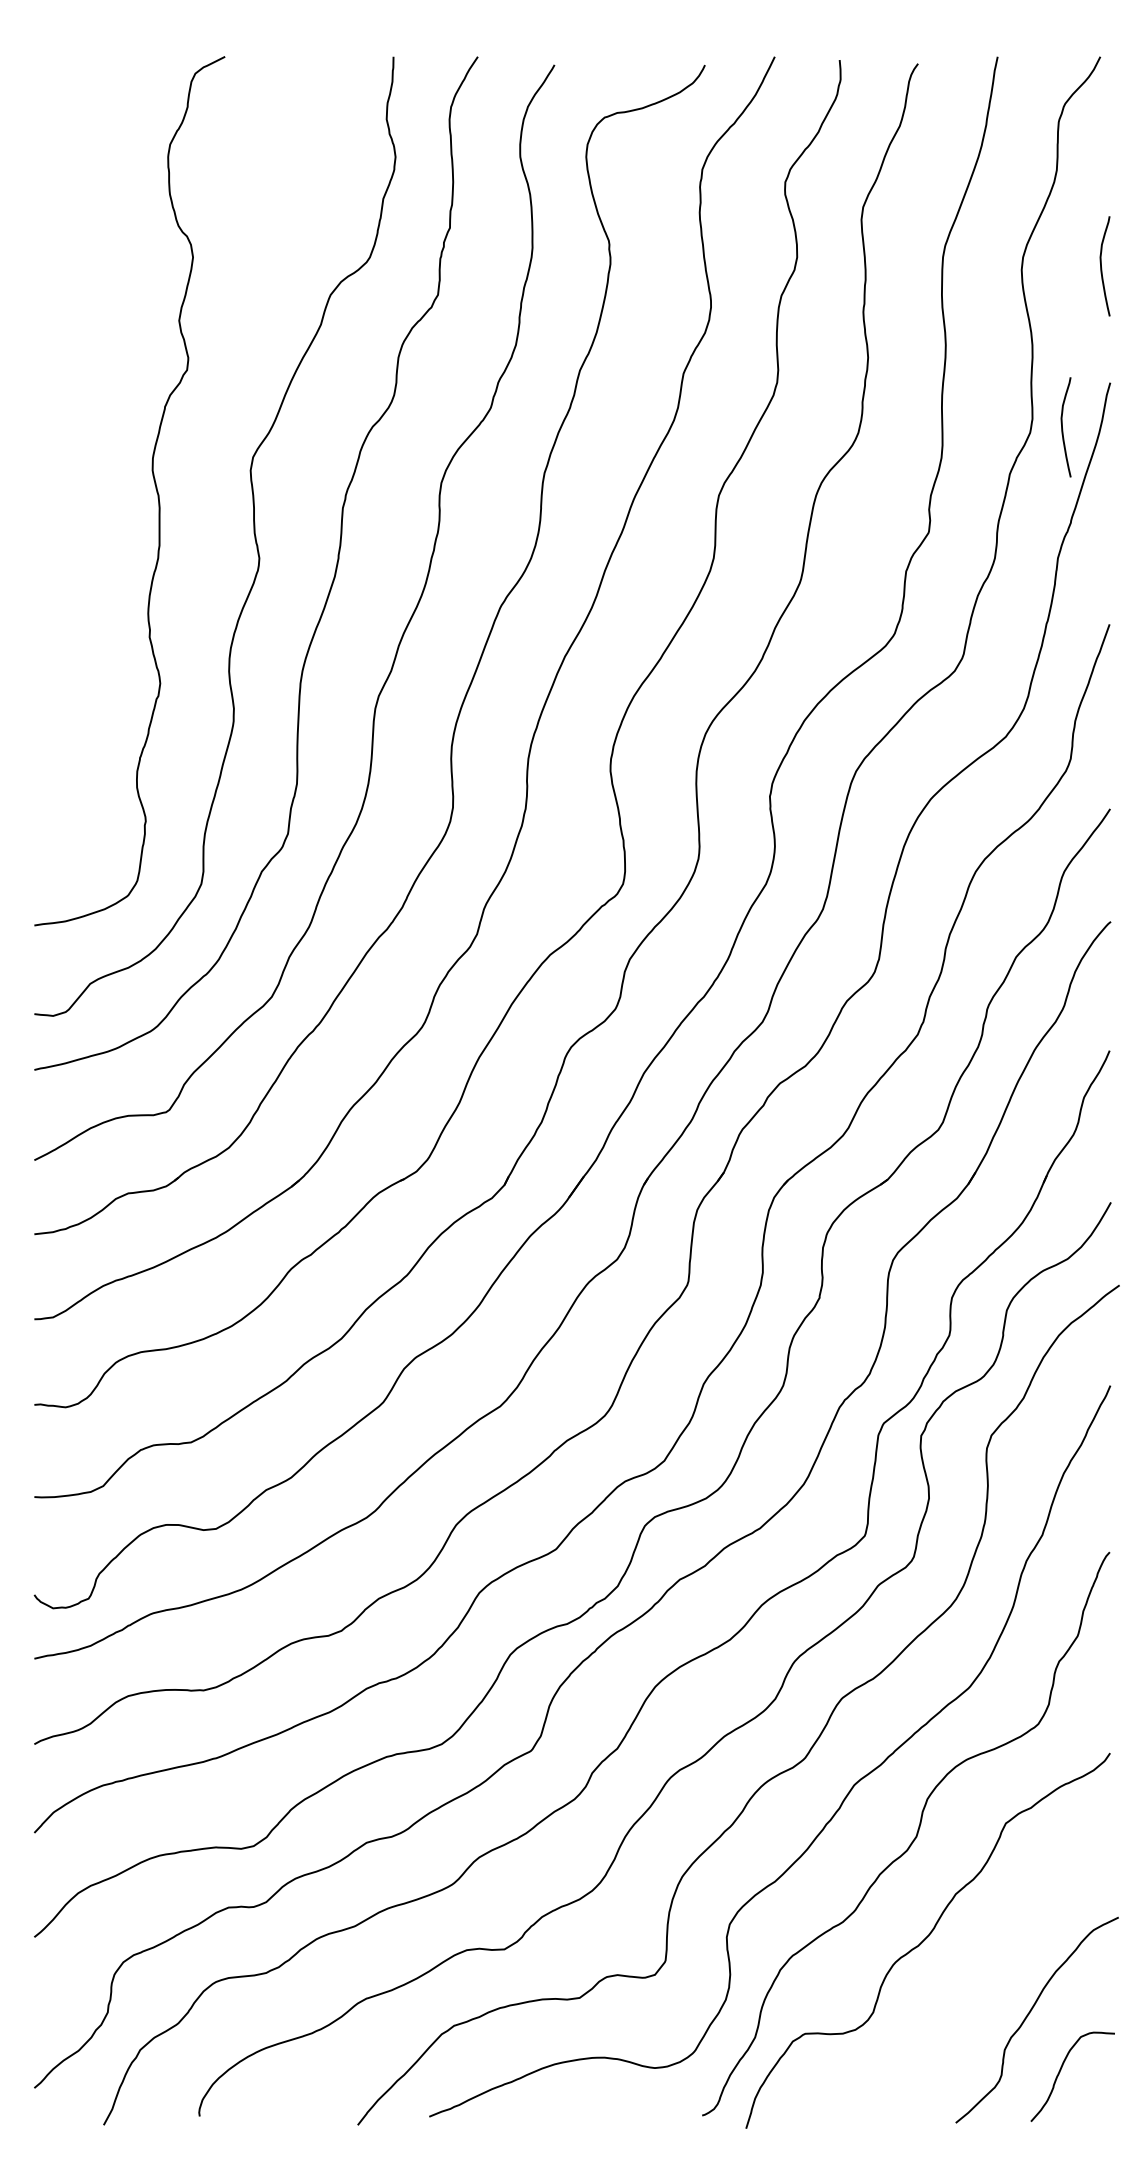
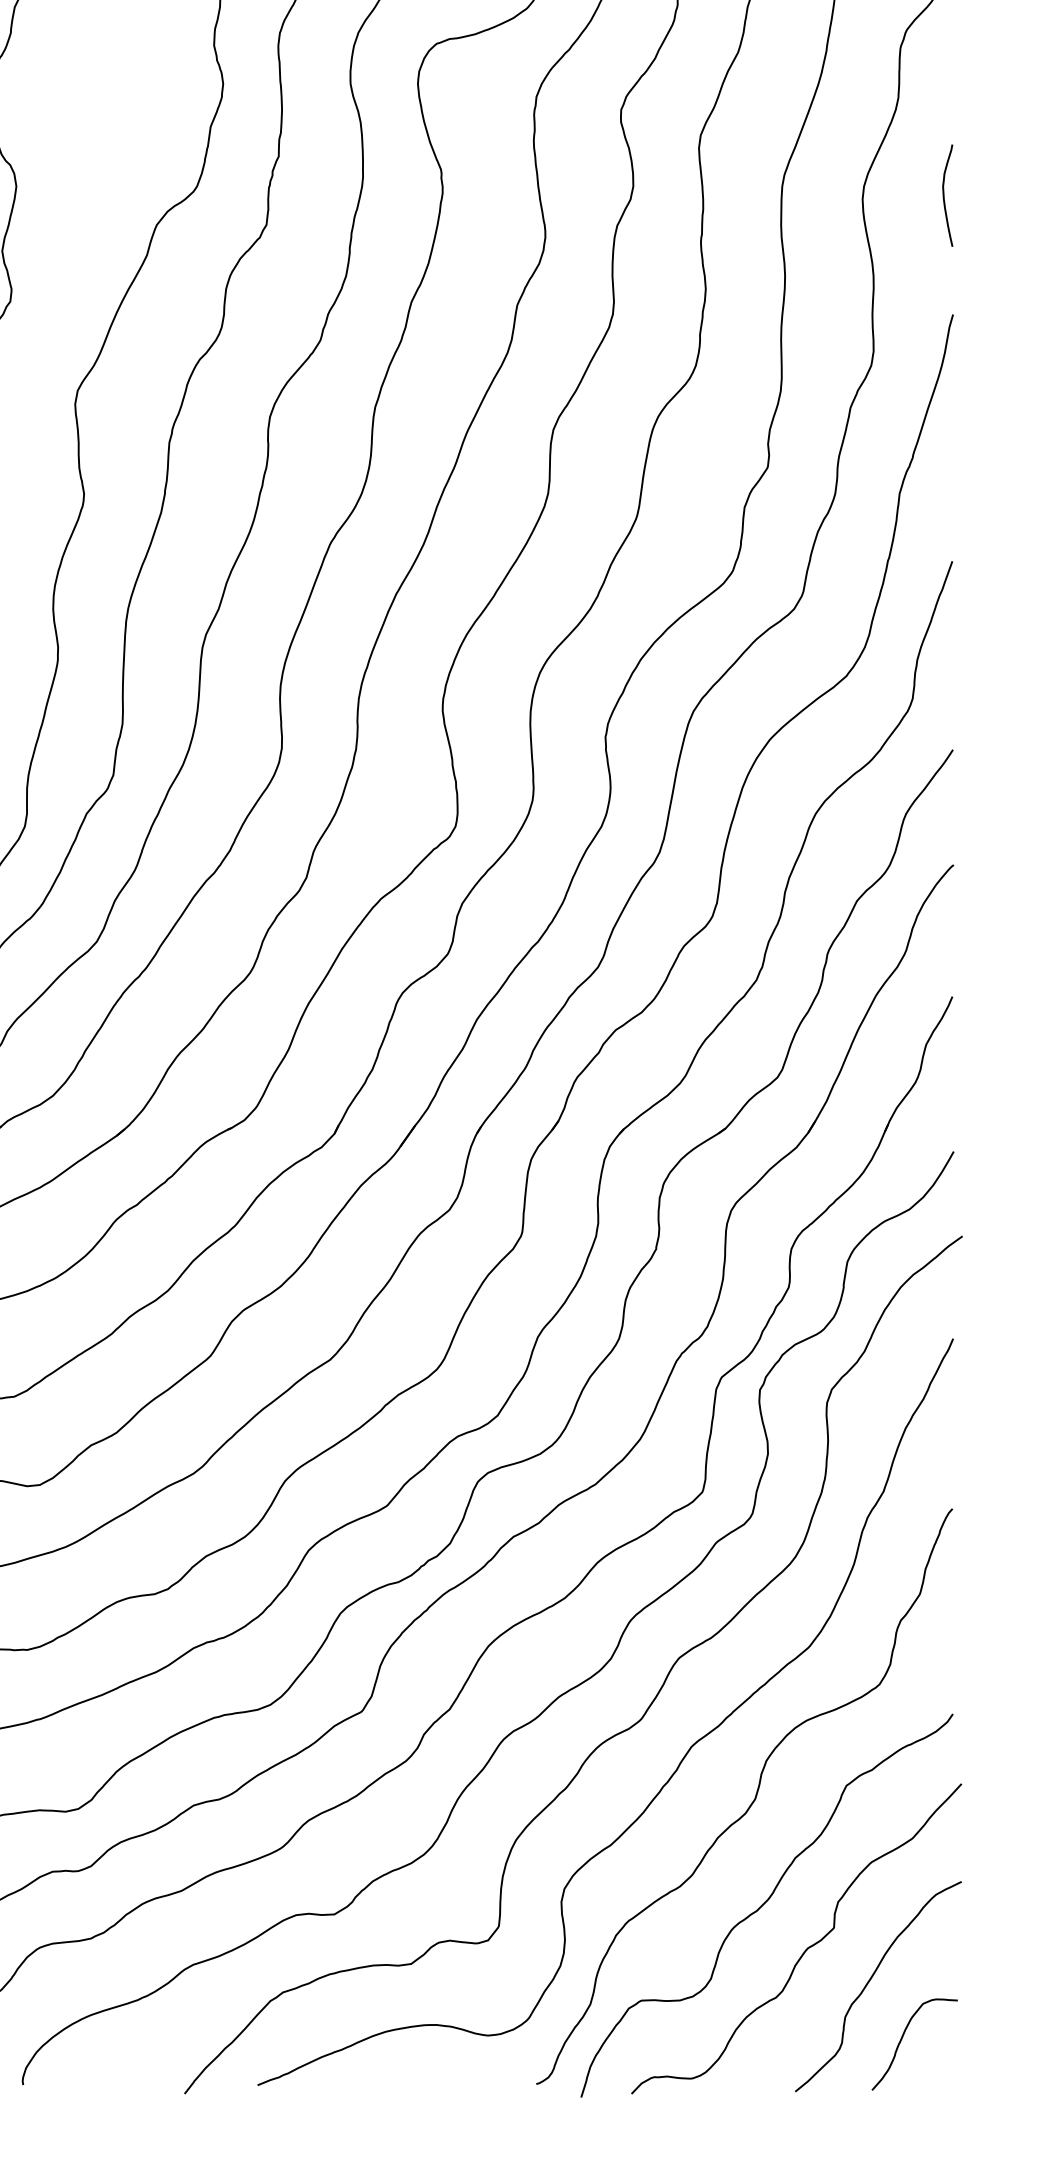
curve: (1063, 429) -> (905, 362), removed
curve: (967, 1981) -> (807, 1947), added

